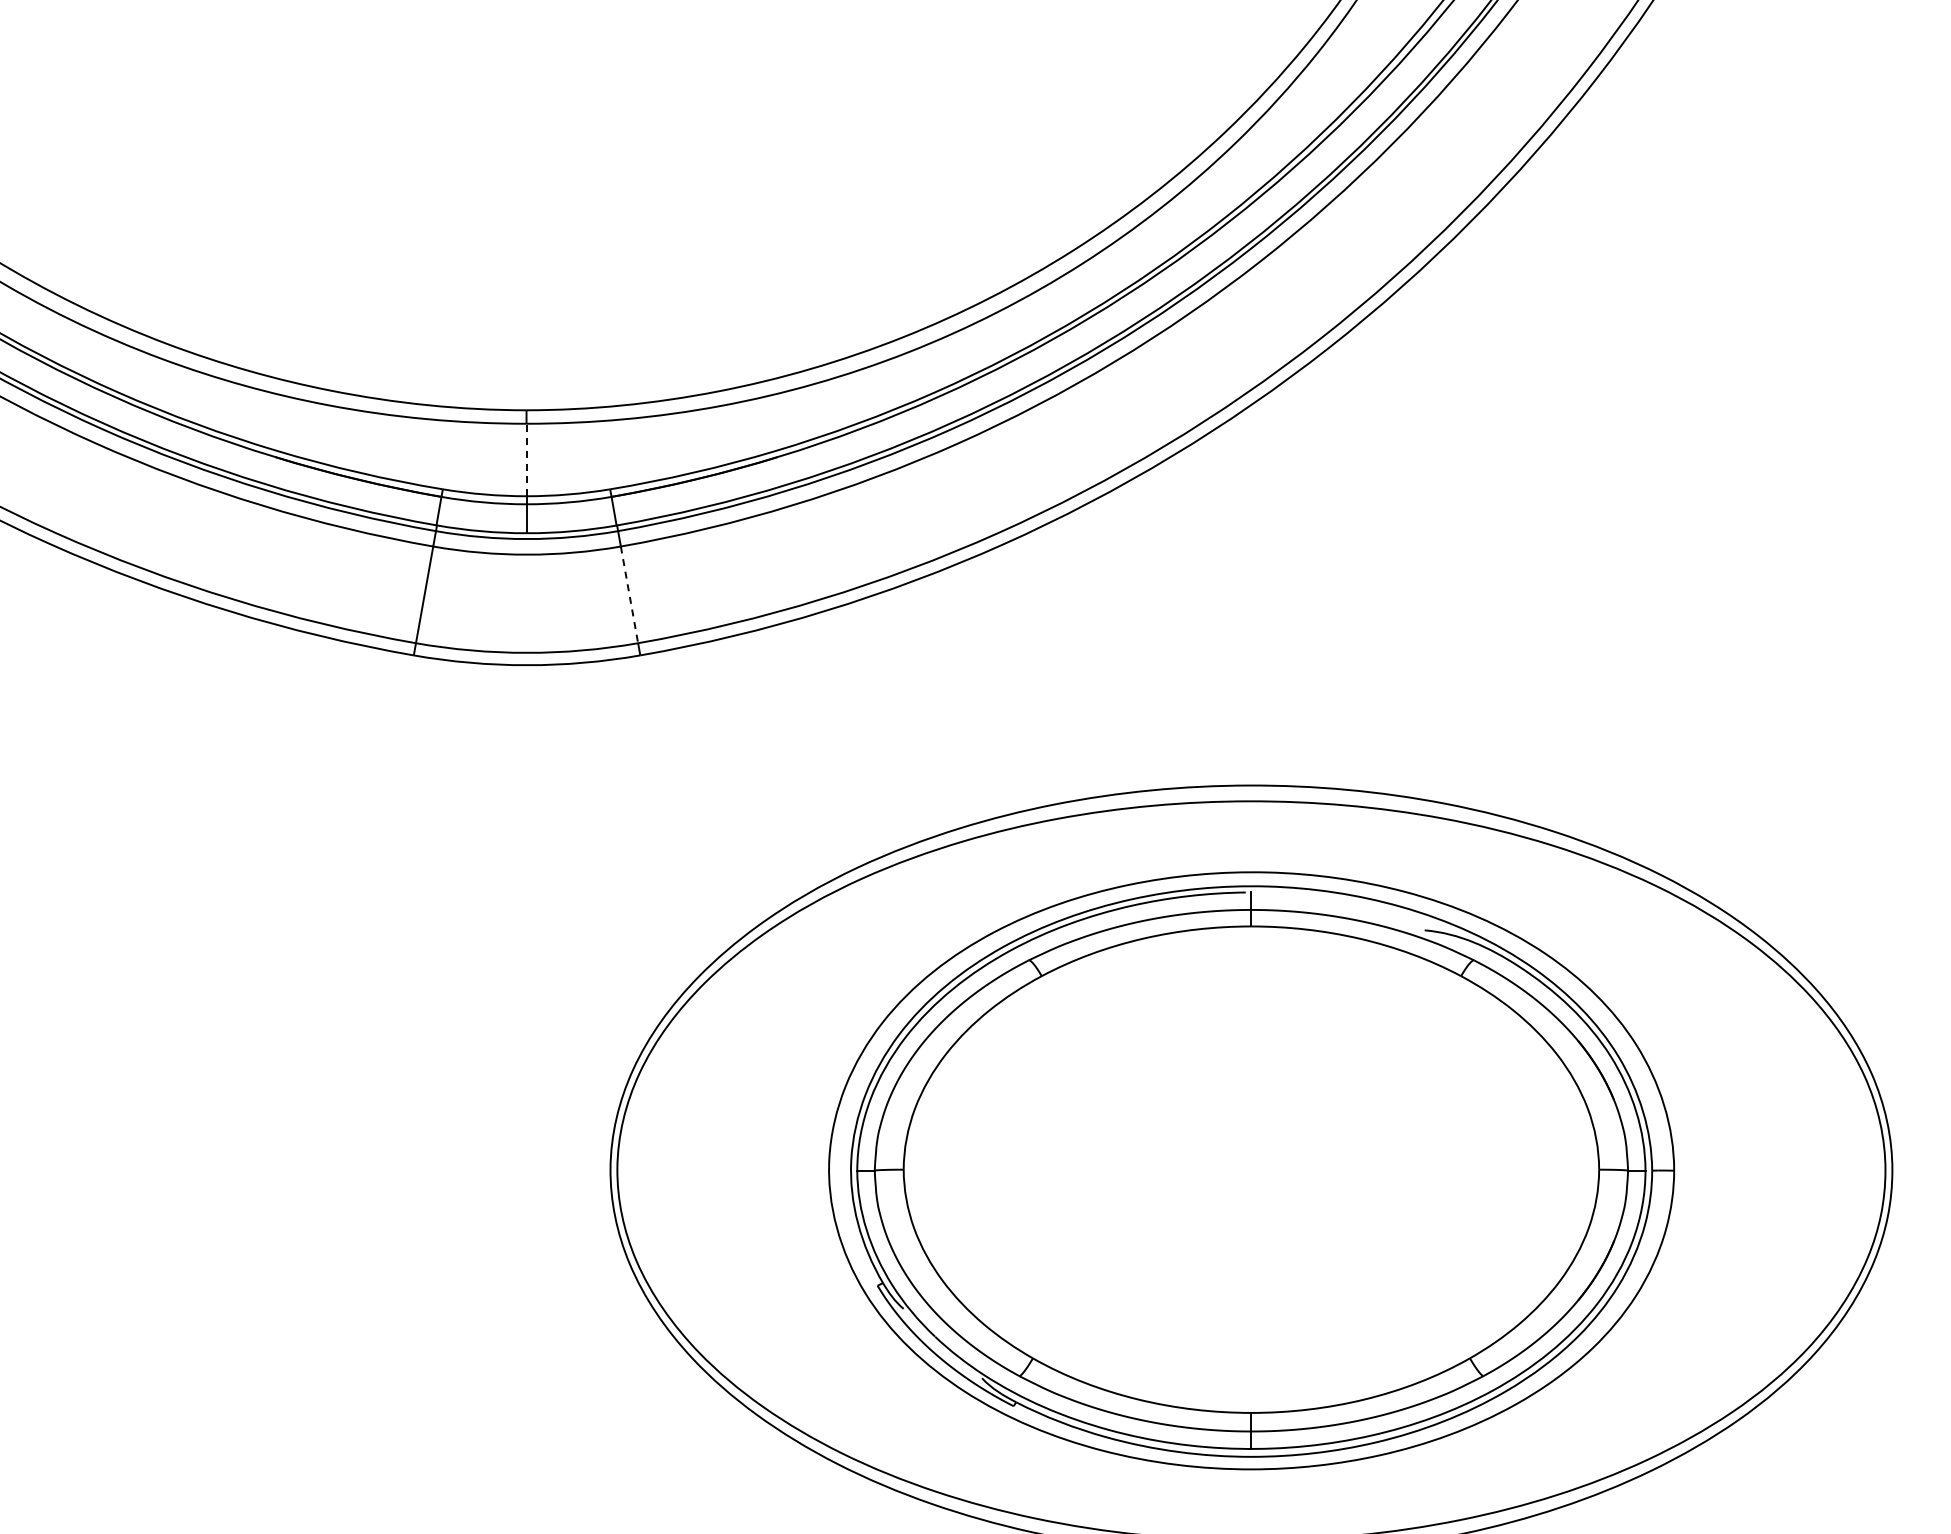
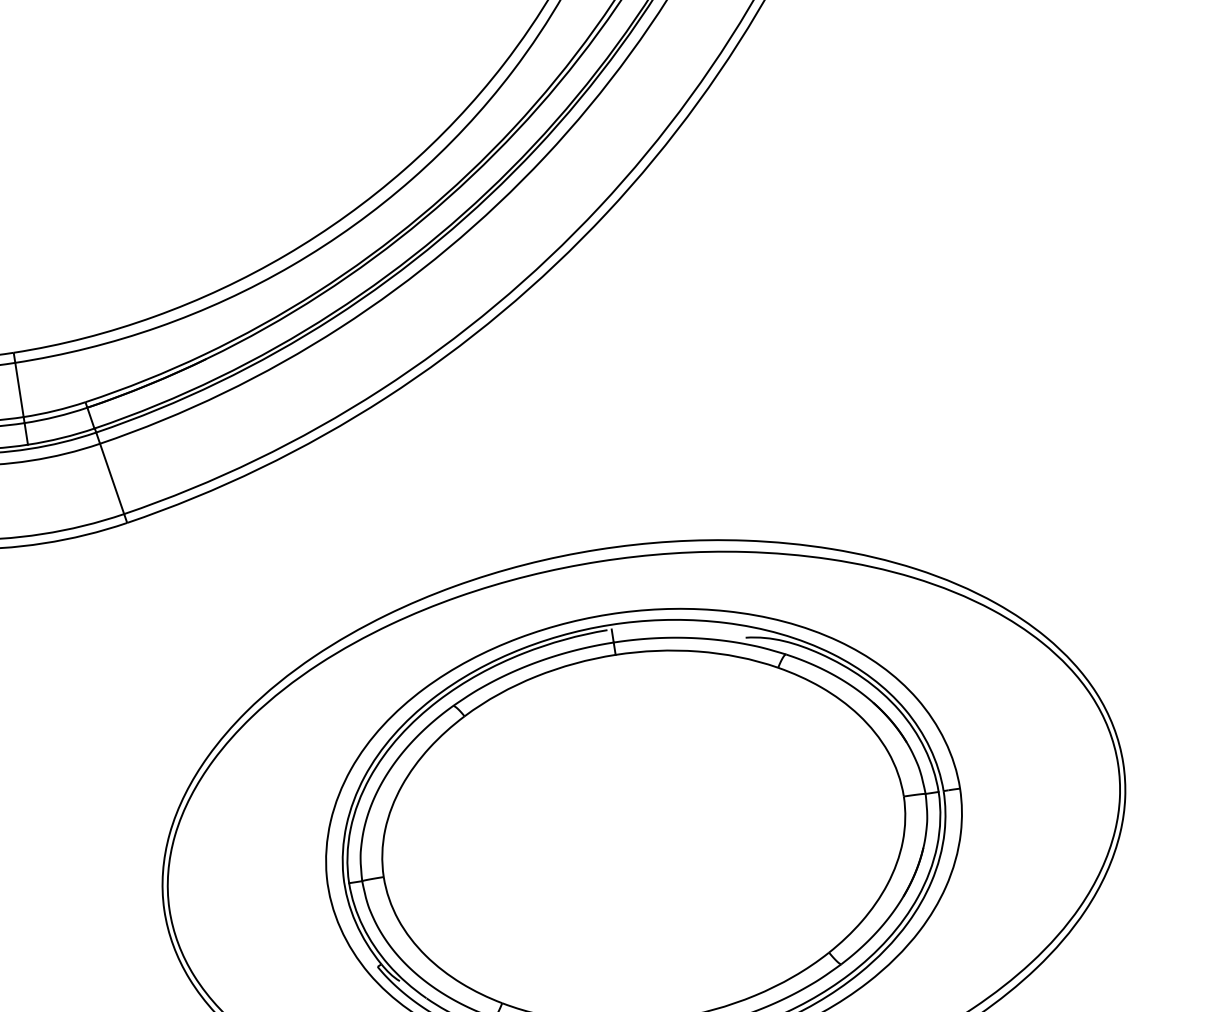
line: (526, 459) -> (19, 389), dashed -> solid
line: (629, 595) -> (112, 479), dashed -> solid

